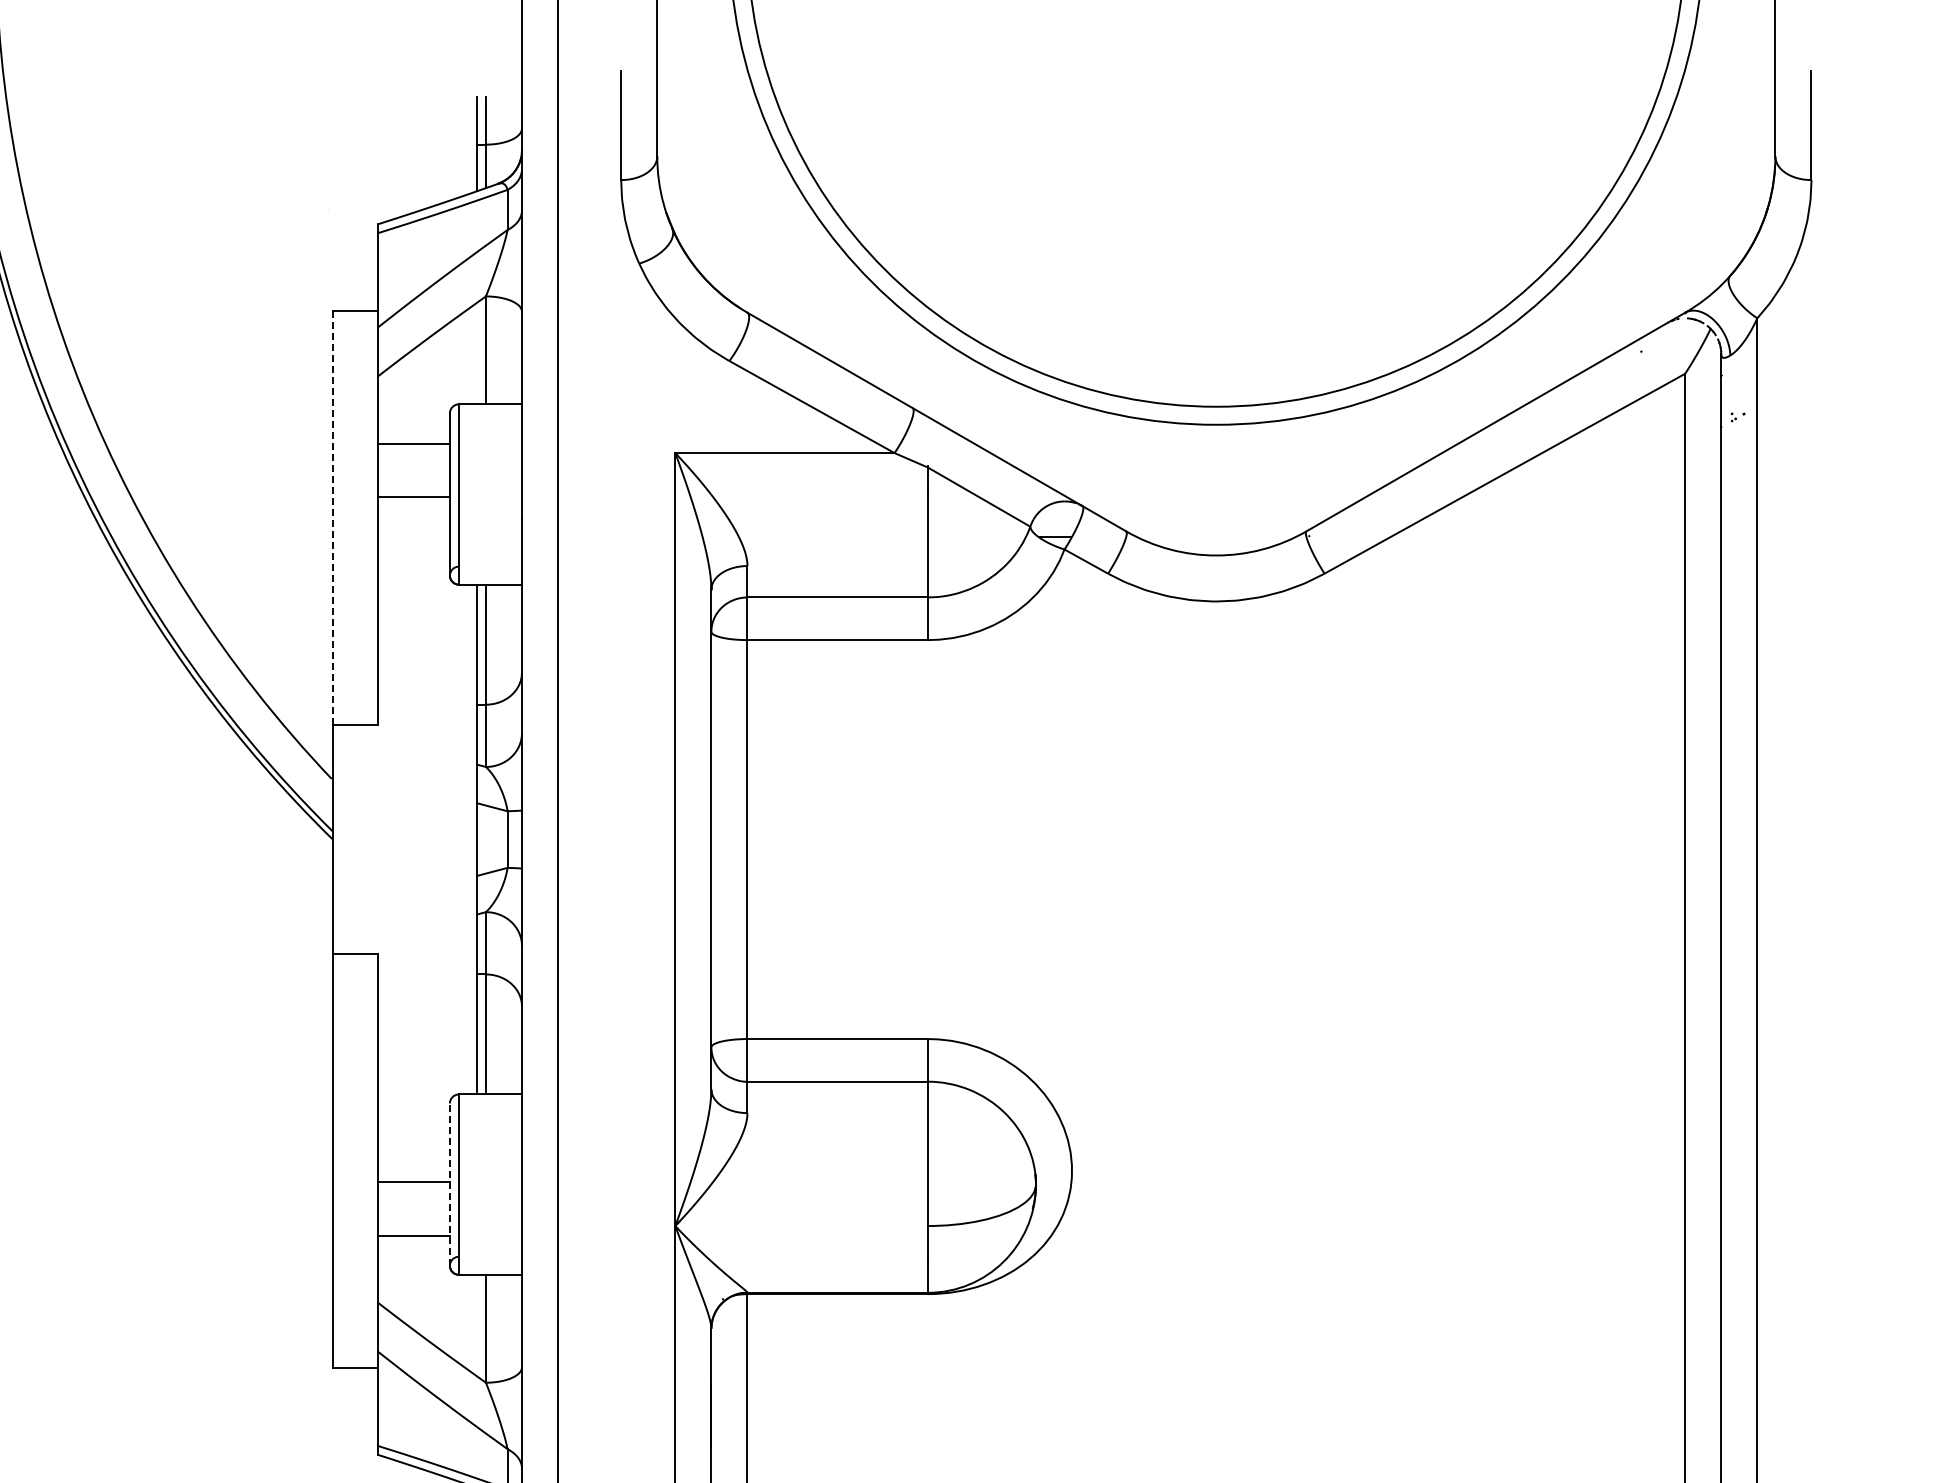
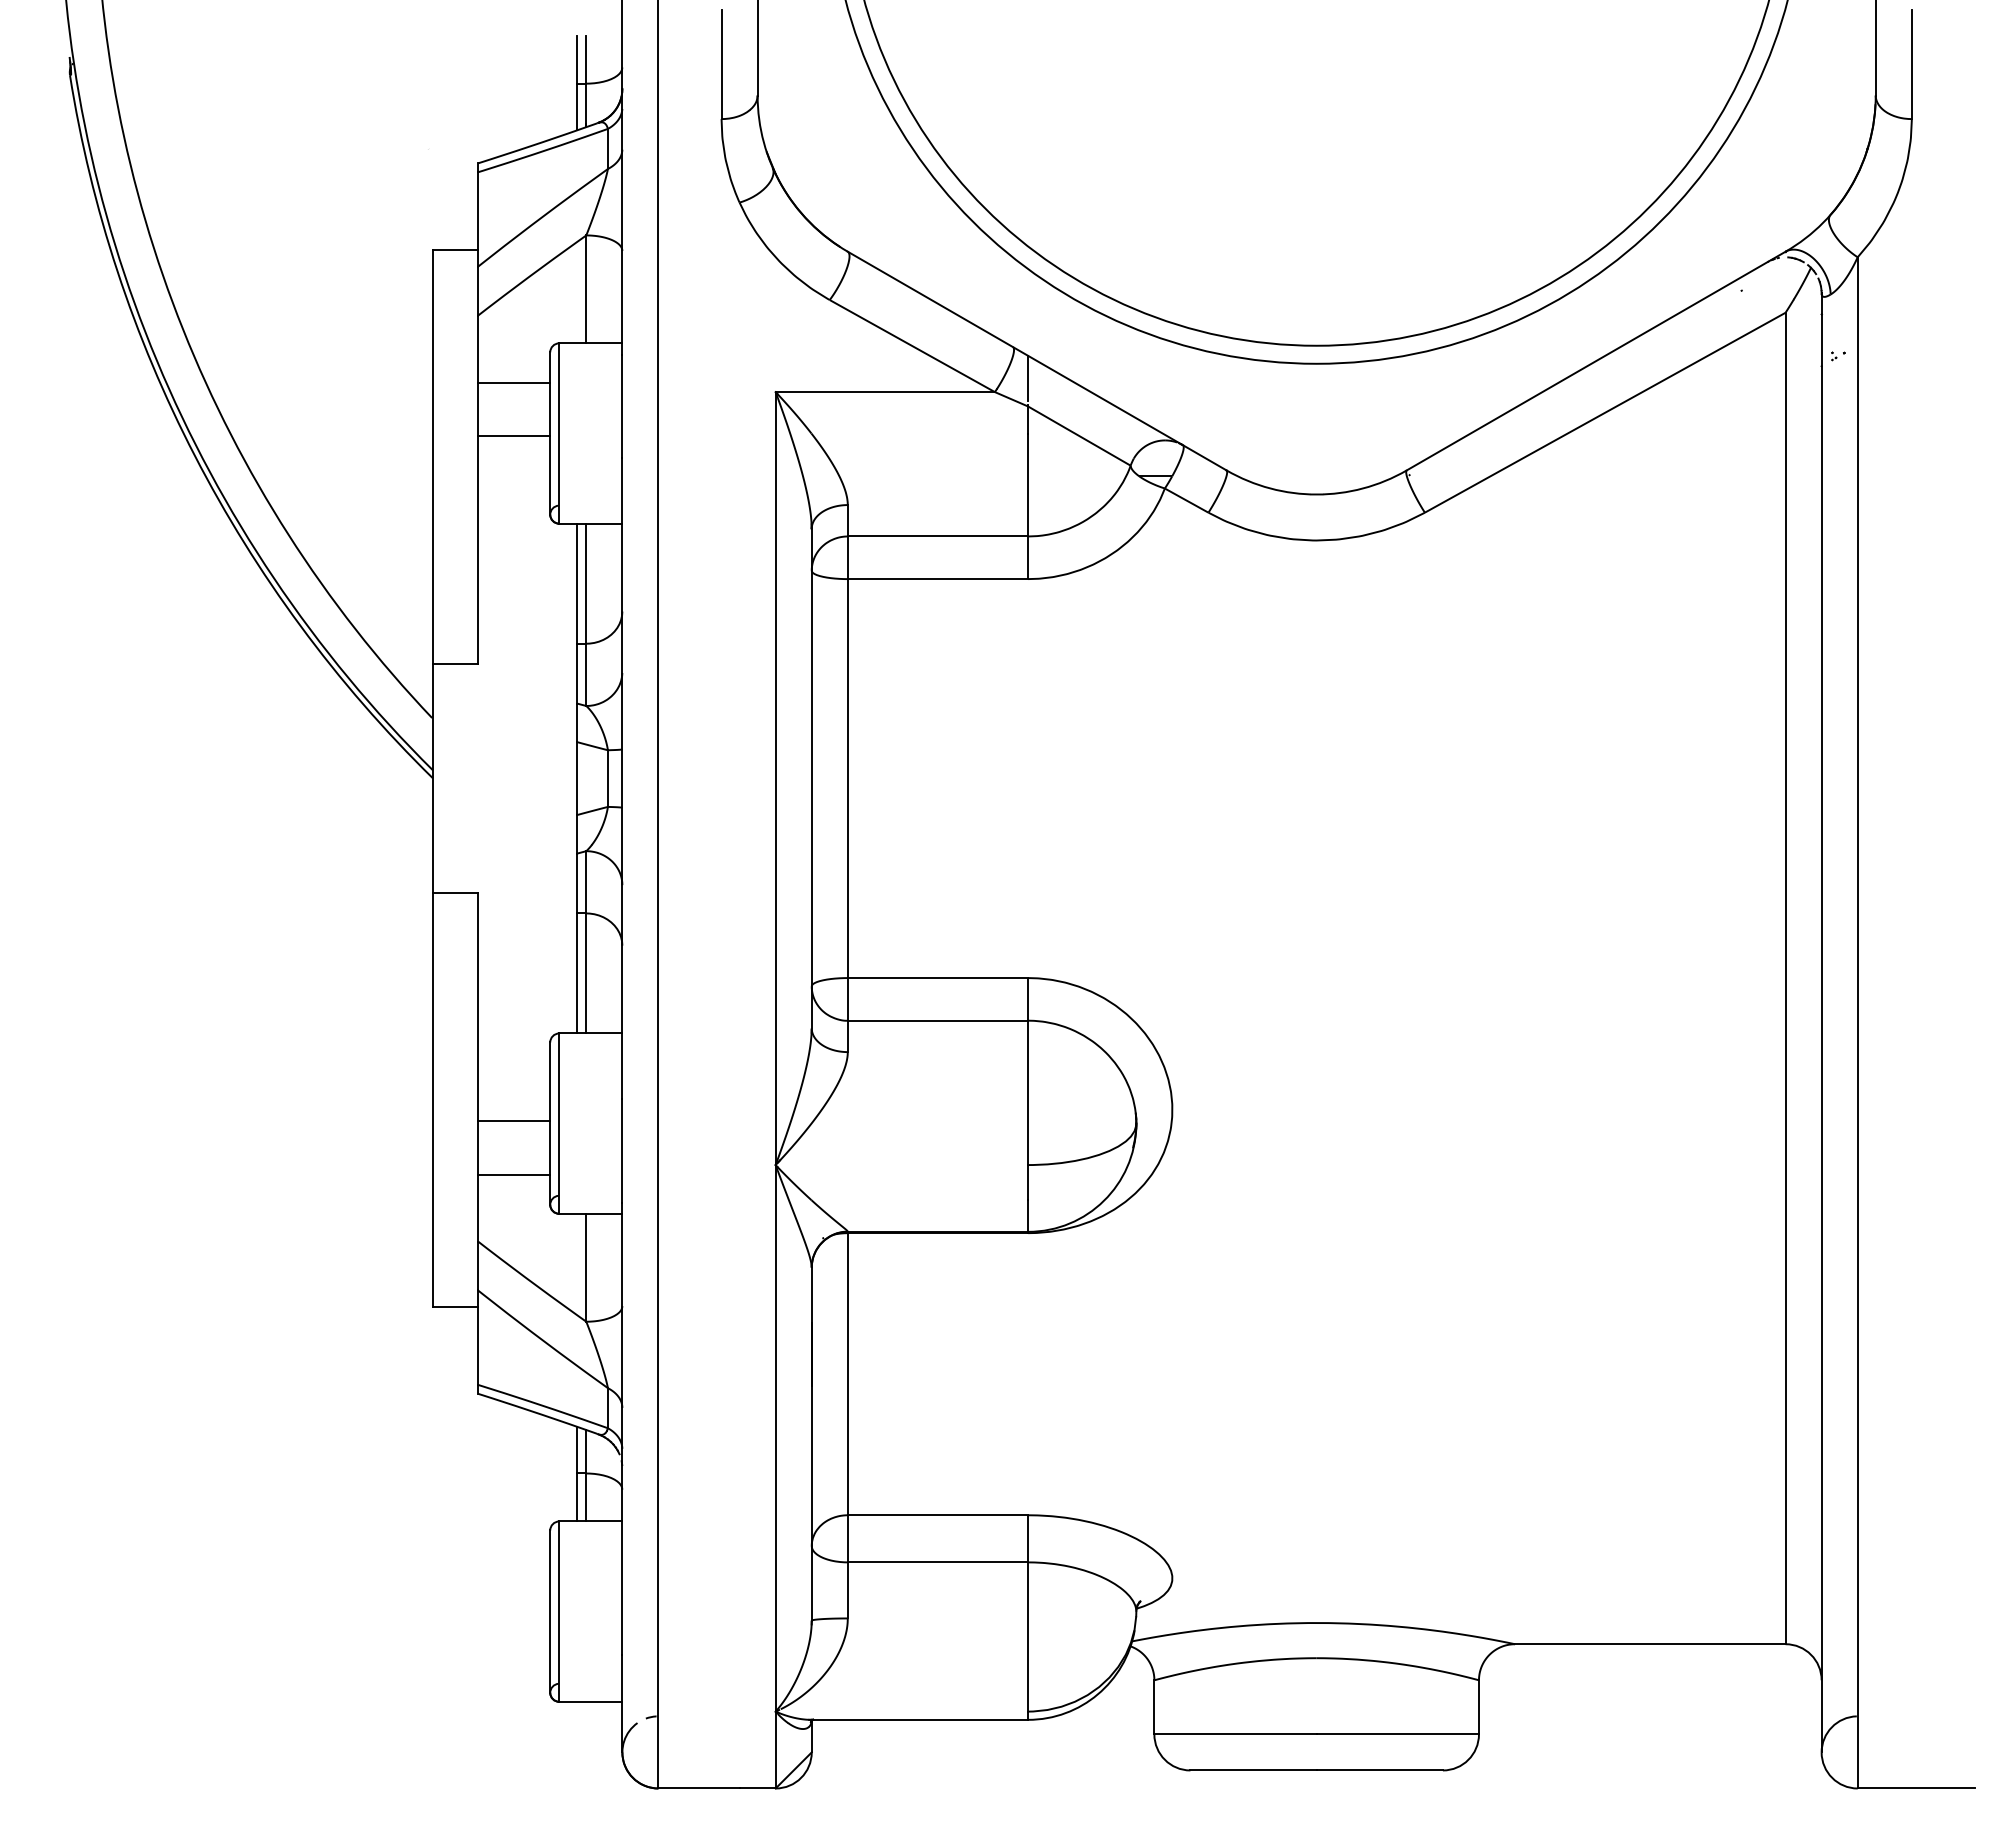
line: (928, 438) -> (1028, 377), added
line: (333, 517) -> (433, 456), dashed -> solid
line: (450, 1184) -> (550, 1123), dashed -> solid

